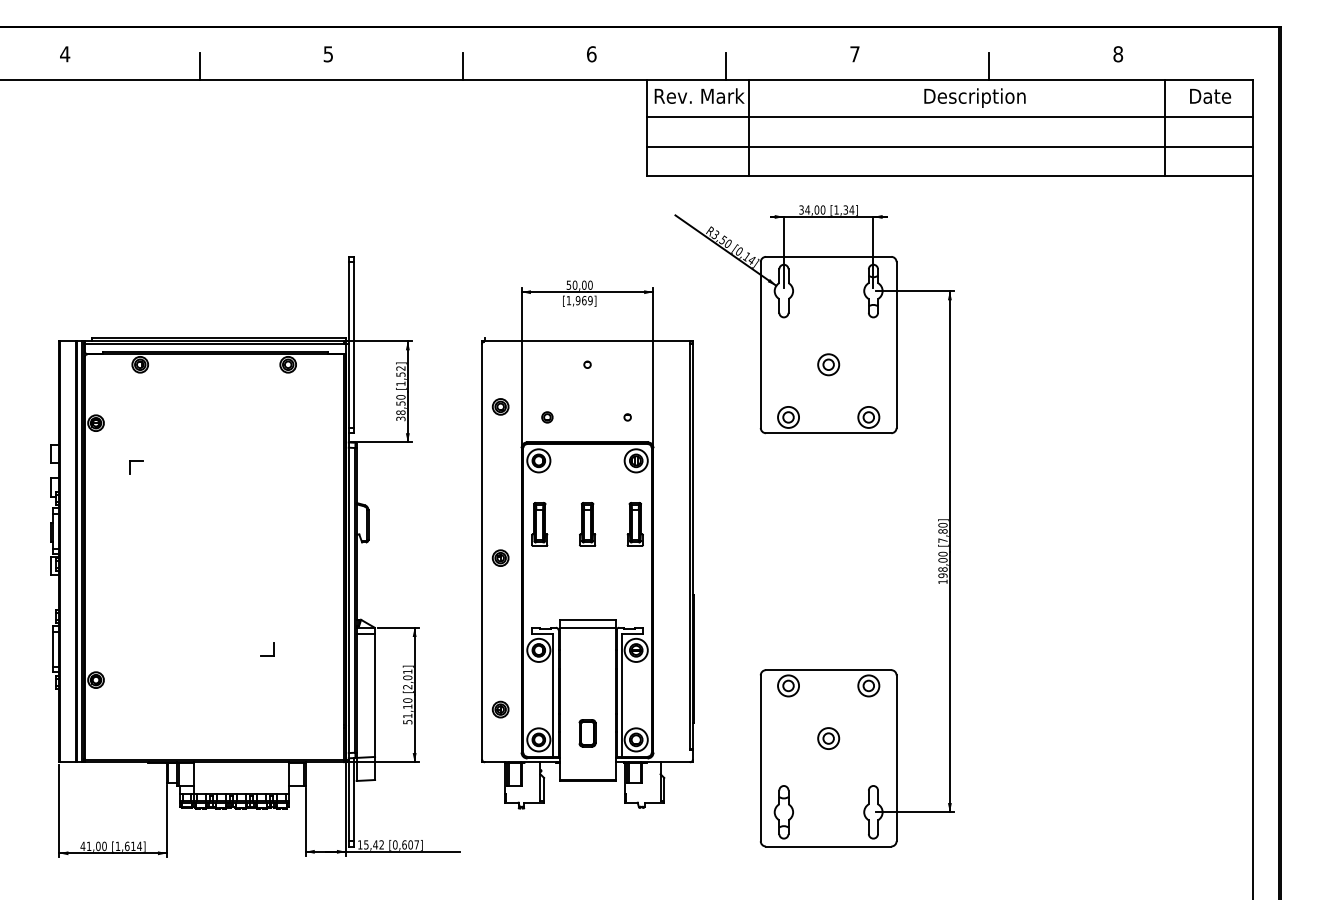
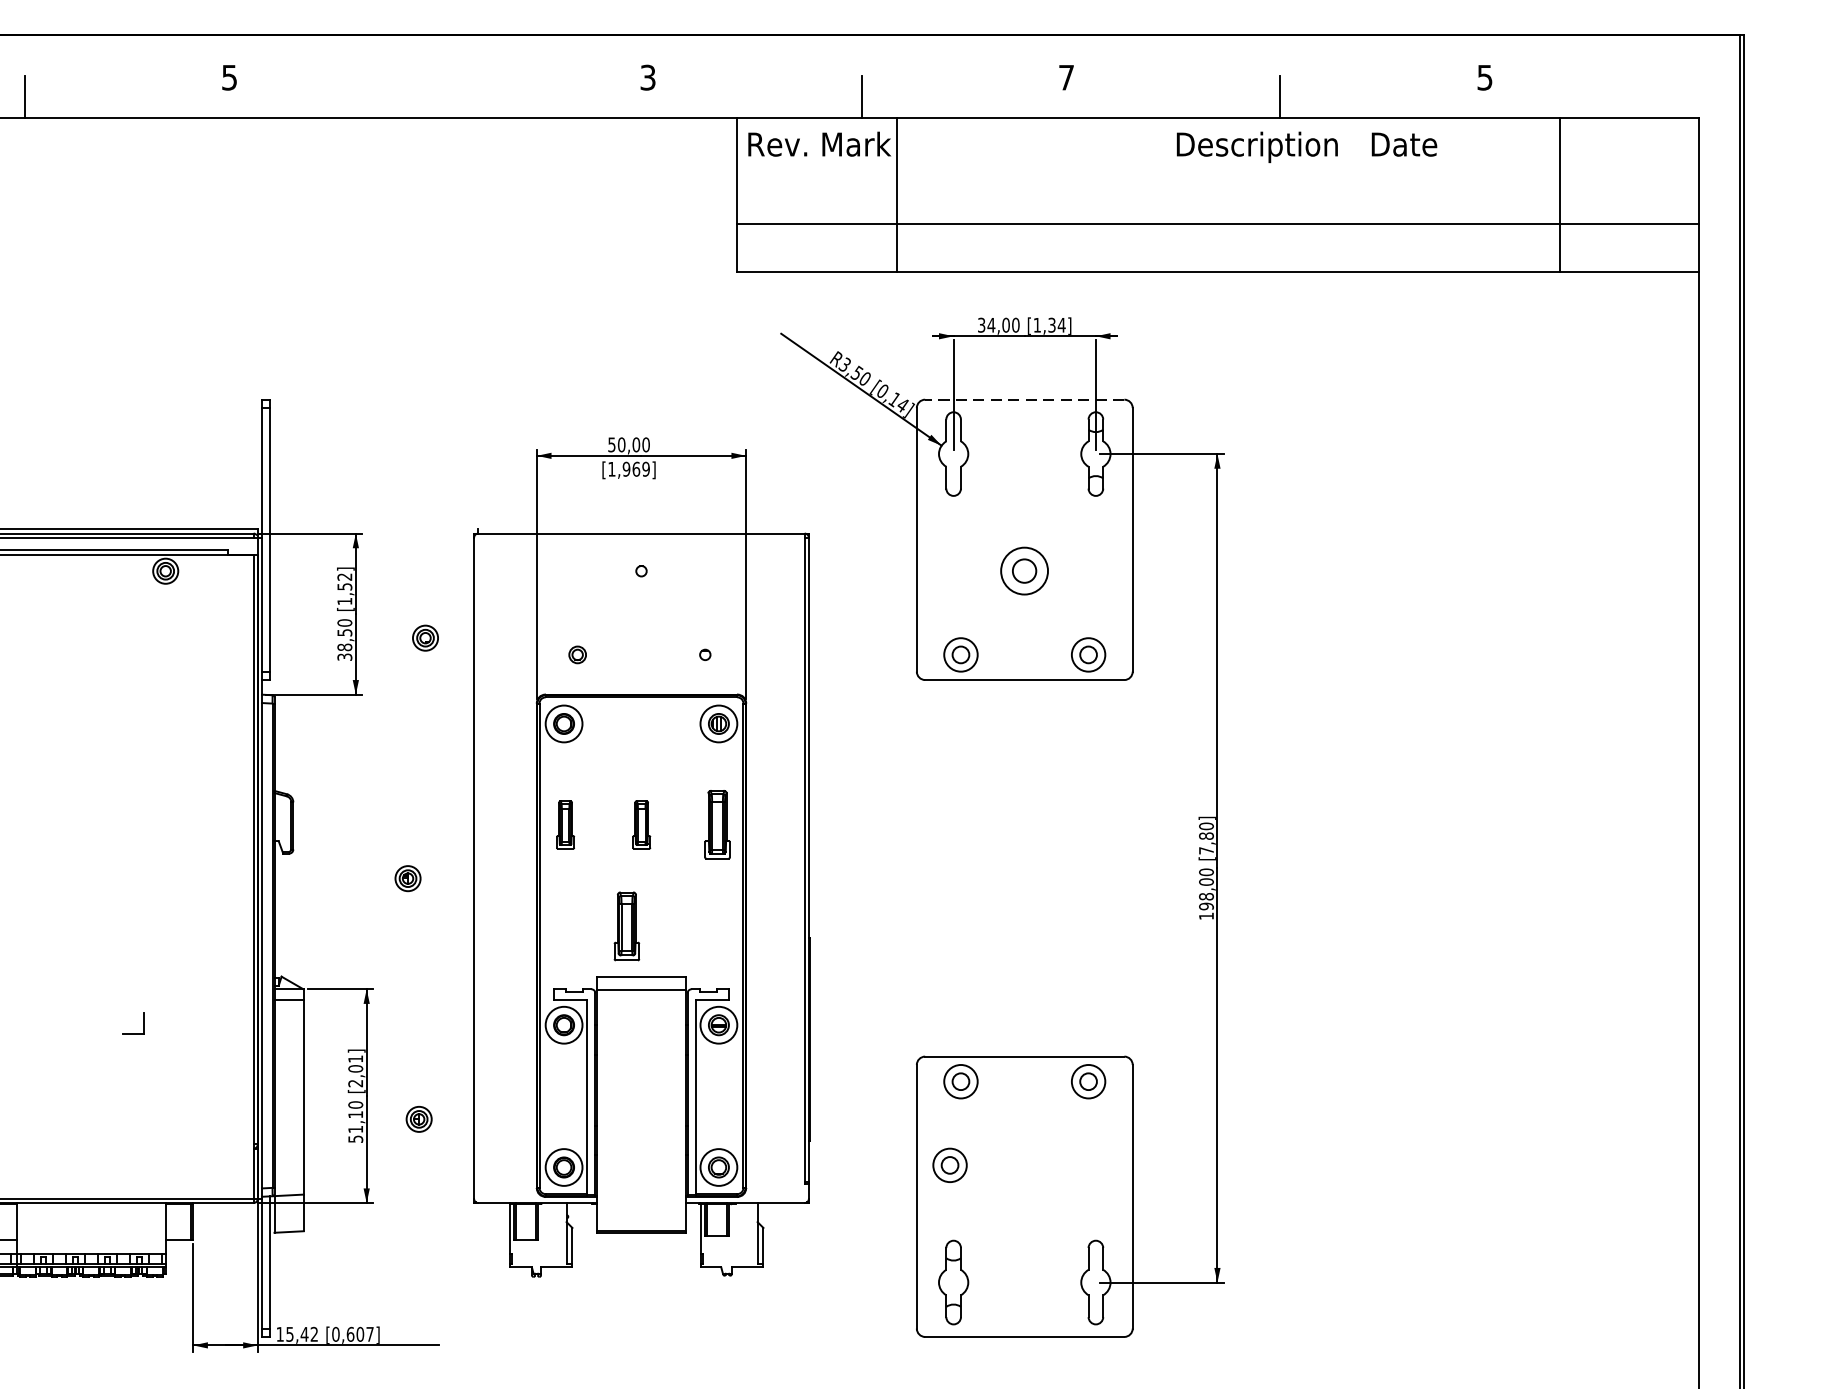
text: (591, 54) -> (647, 78), 6 -> 3
text: (1118, 54) -> (1485, 78), 8 -> 5
line: (462, 66) -> (442, 97), removed
text: (1210, 95) -> (1404, 143), moved
line: (949, 116) -> (1216, 176), removed
line: (828, 256) -> (1024, 399), solid -> dashed
part: (828, 364) -> (1024, 570), size x1.4
part: (500, 406) -> (425, 637), moved
part: (539, 524) -> (565, 825), size x0.7
part: (587, 524) -> (641, 825), size x0.7
part: (500, 557) -> (407, 877), moved
part: (577, 588) -> (625, 926), added
part: (500, 709) -> (418, 1119), moved
part: (587, 733) -> (641, 1157), removed
part: (828, 738) -> (949, 1165), moved

